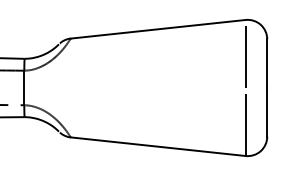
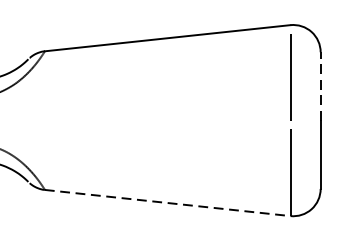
line: (267, 63) -> (321, 86), solid -> dashed
line: (158, 146) -> (168, 202), solid -> dashed

